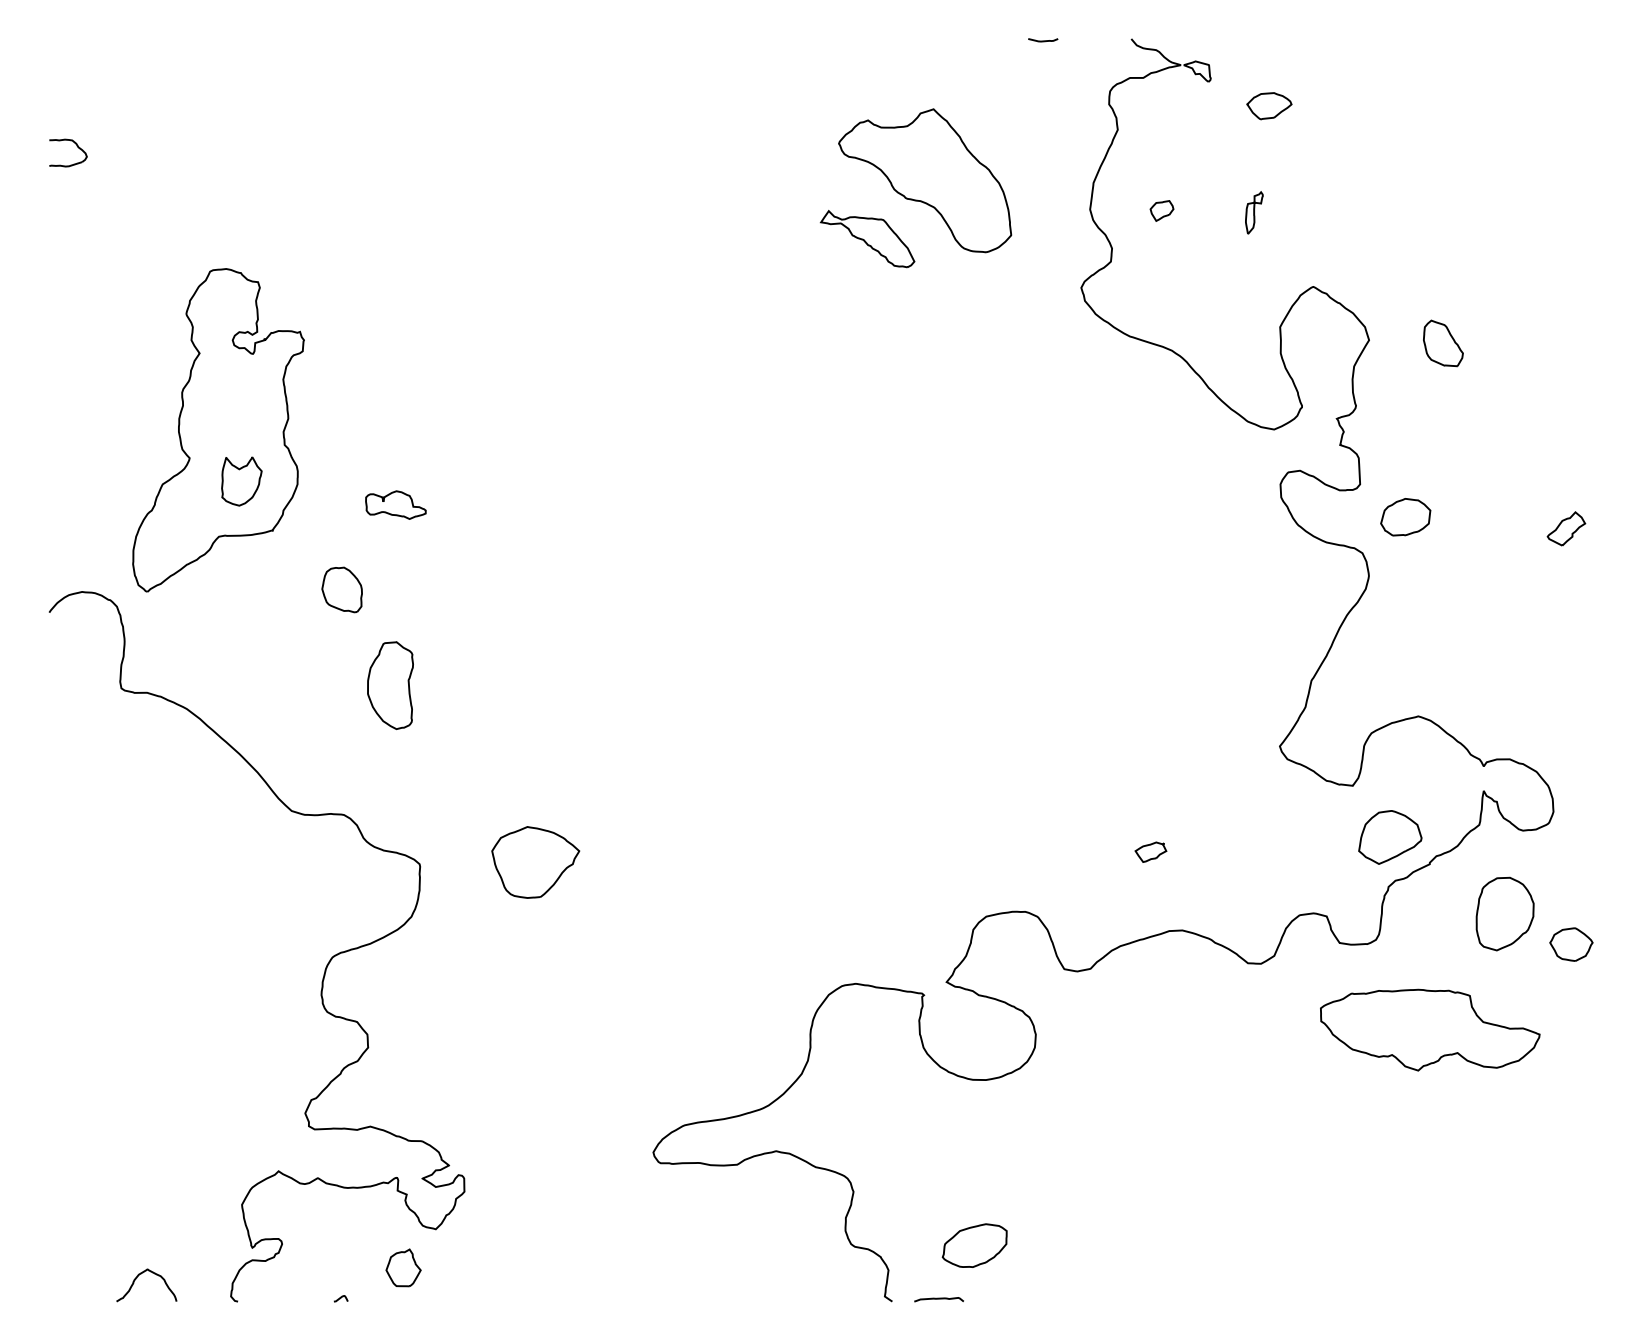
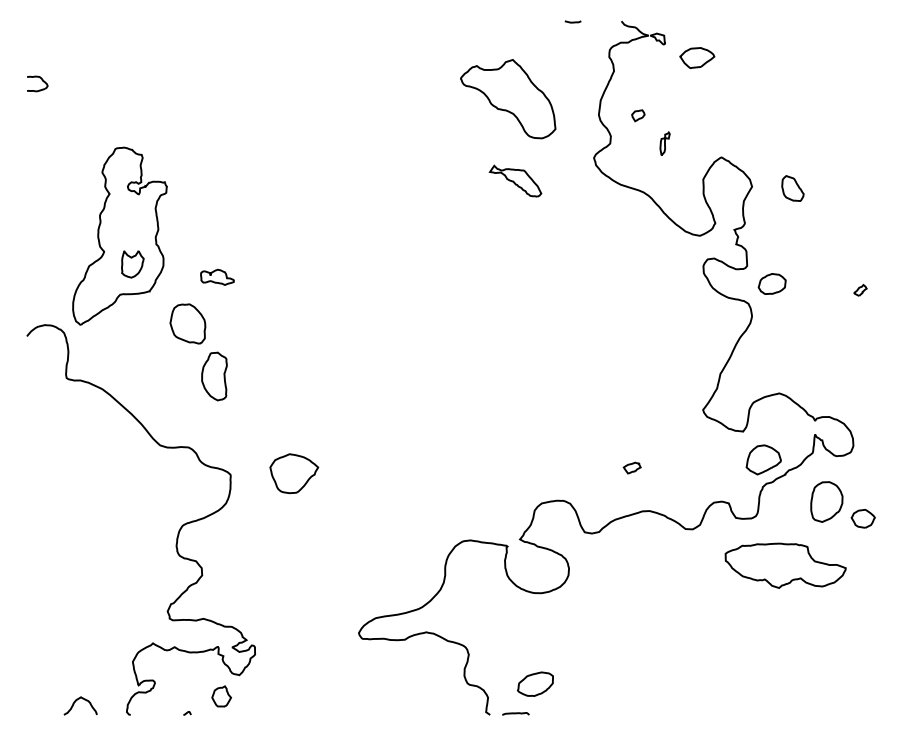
part: (1269, 106) -> (697, 58), size x1.4
part: (1253, 212) -> (664, 143), moved
part: (867, 237) -> (515, 180), moved
part: (1566, 529) -> (860, 290), size x0.6
part: (341, 589) -> (187, 323), size x1.6

